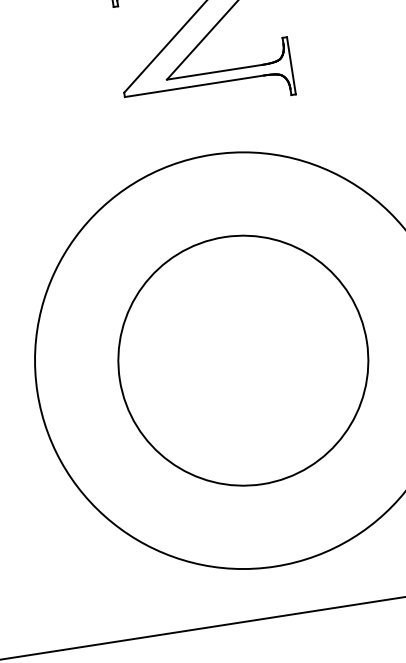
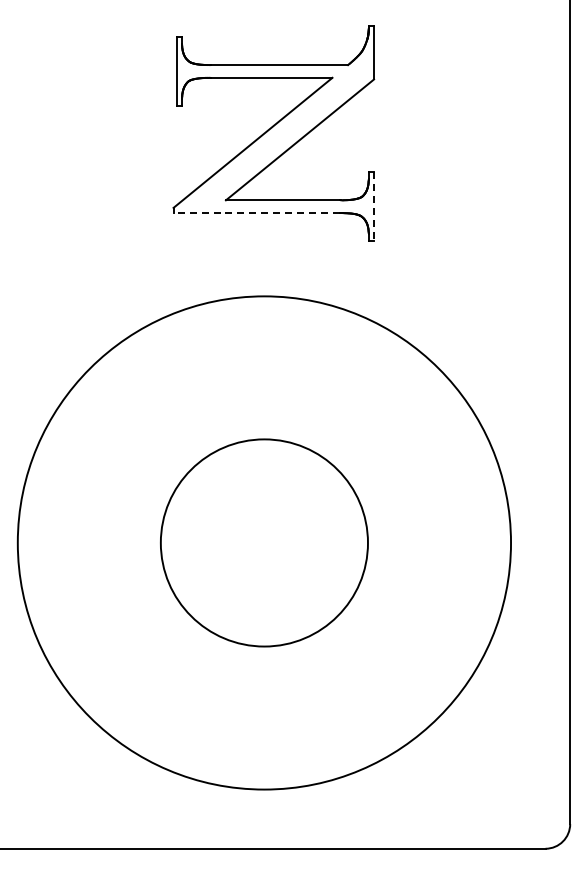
line: (291, 66) -> (374, 207), solid -> dashed
line: (194, 86) -> (256, 213), solid -> dashed
circle: (243, 360) -> (264, 542), size x0.7

